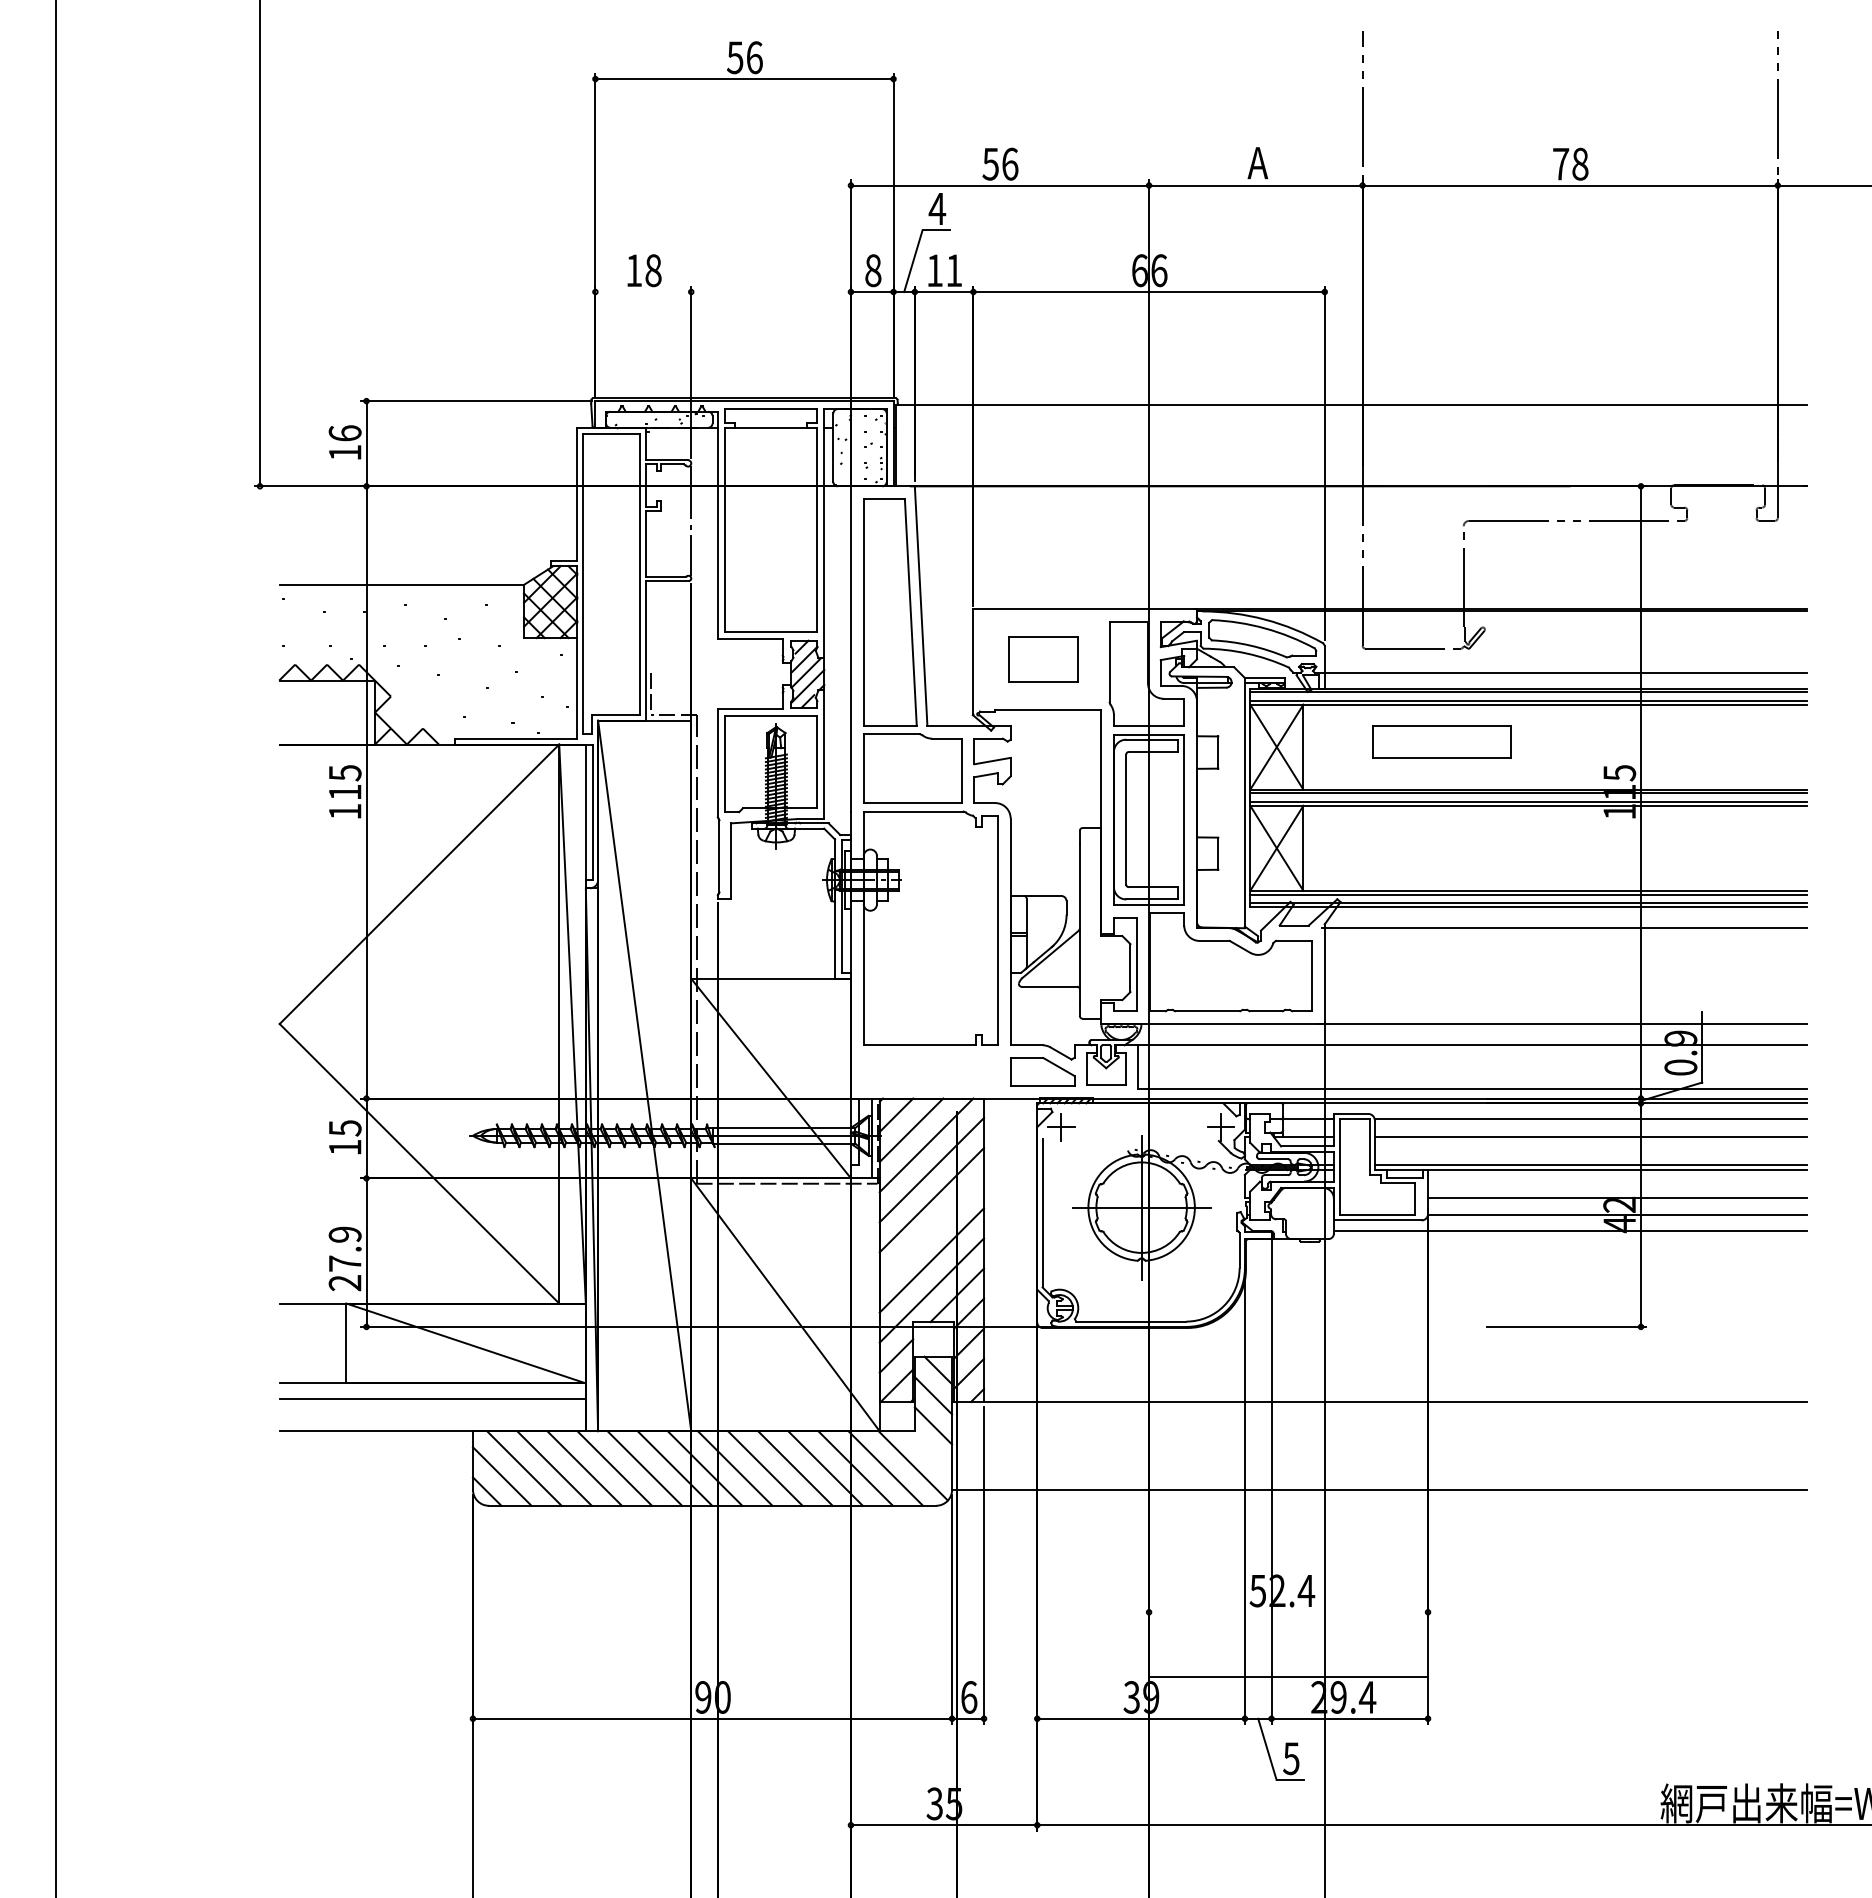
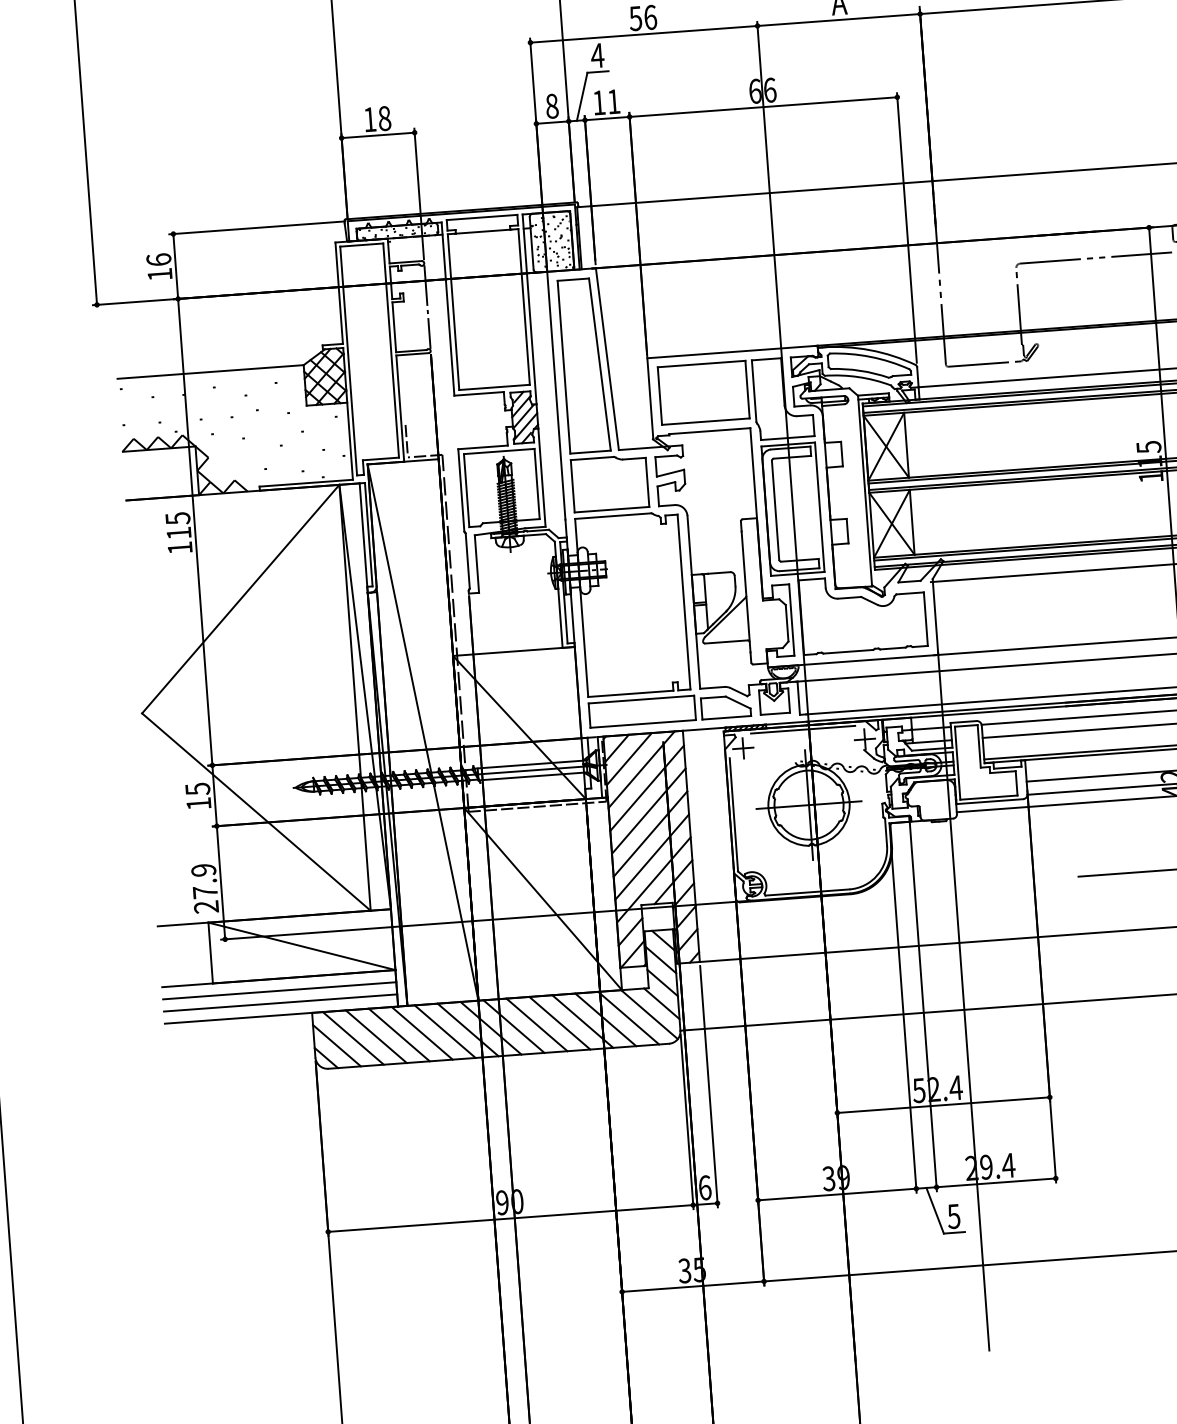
line: (643, 292) -> (378, 135), added
part: (1043, 659) -> (703, 392), size x1.67
part: (1441, 741) -> (641, 711), moved
line: (1140, 1108) -> (802, 729), added
line: (931, 1230) -> (650, 834), added
line: (432, 1415) -> (280, 1003), added
line: (930, 1452) -> (661, 1003), added
line: (1288, 1677) -> (943, 1105), moved

